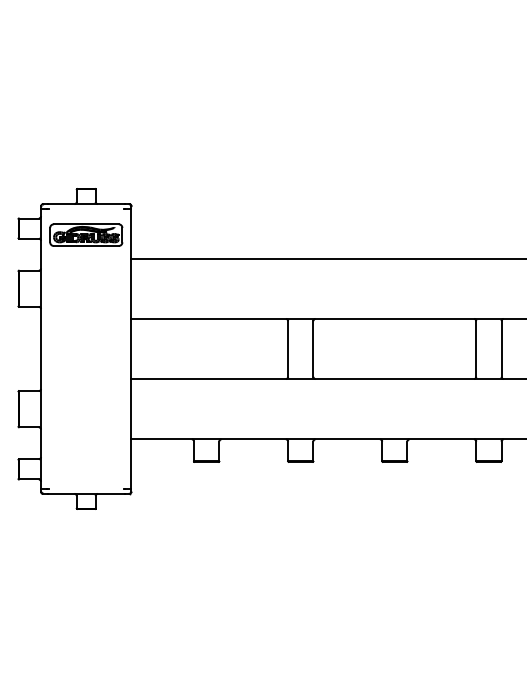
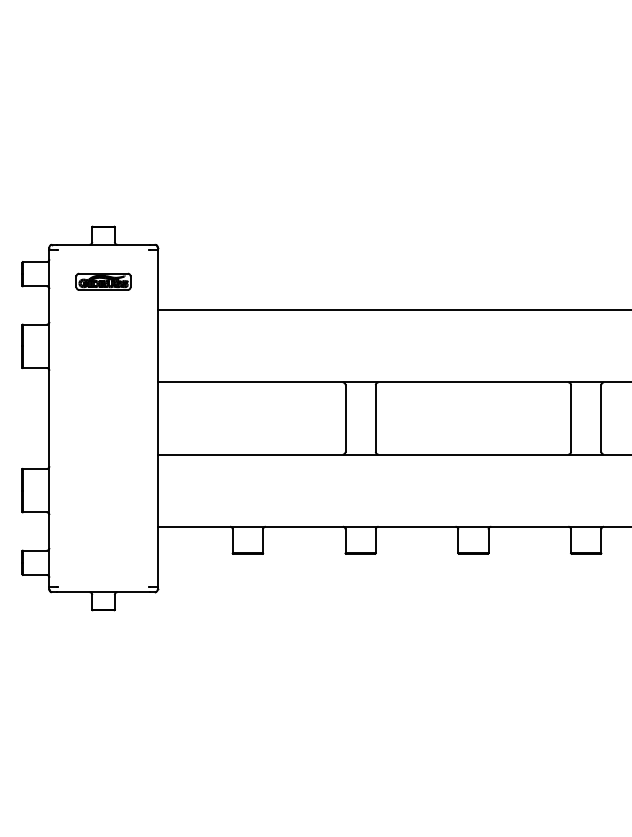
part: (86, 234) -> (103, 281), size x0.62

